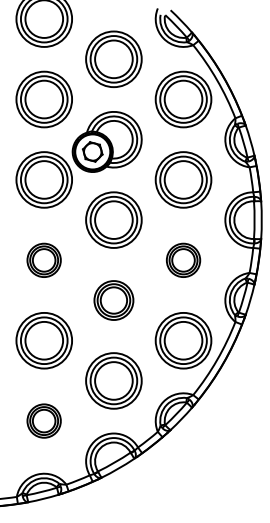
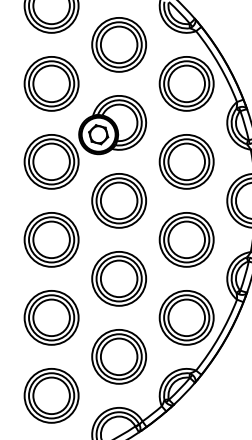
part: (43, 260) -> (50, 240), size x1.67
part: (183, 260) -> (186, 240), size x1.67
part: (113, 300) -> (118, 278), size x1.43
part: (43, 420) -> (50, 395), size x1.67

